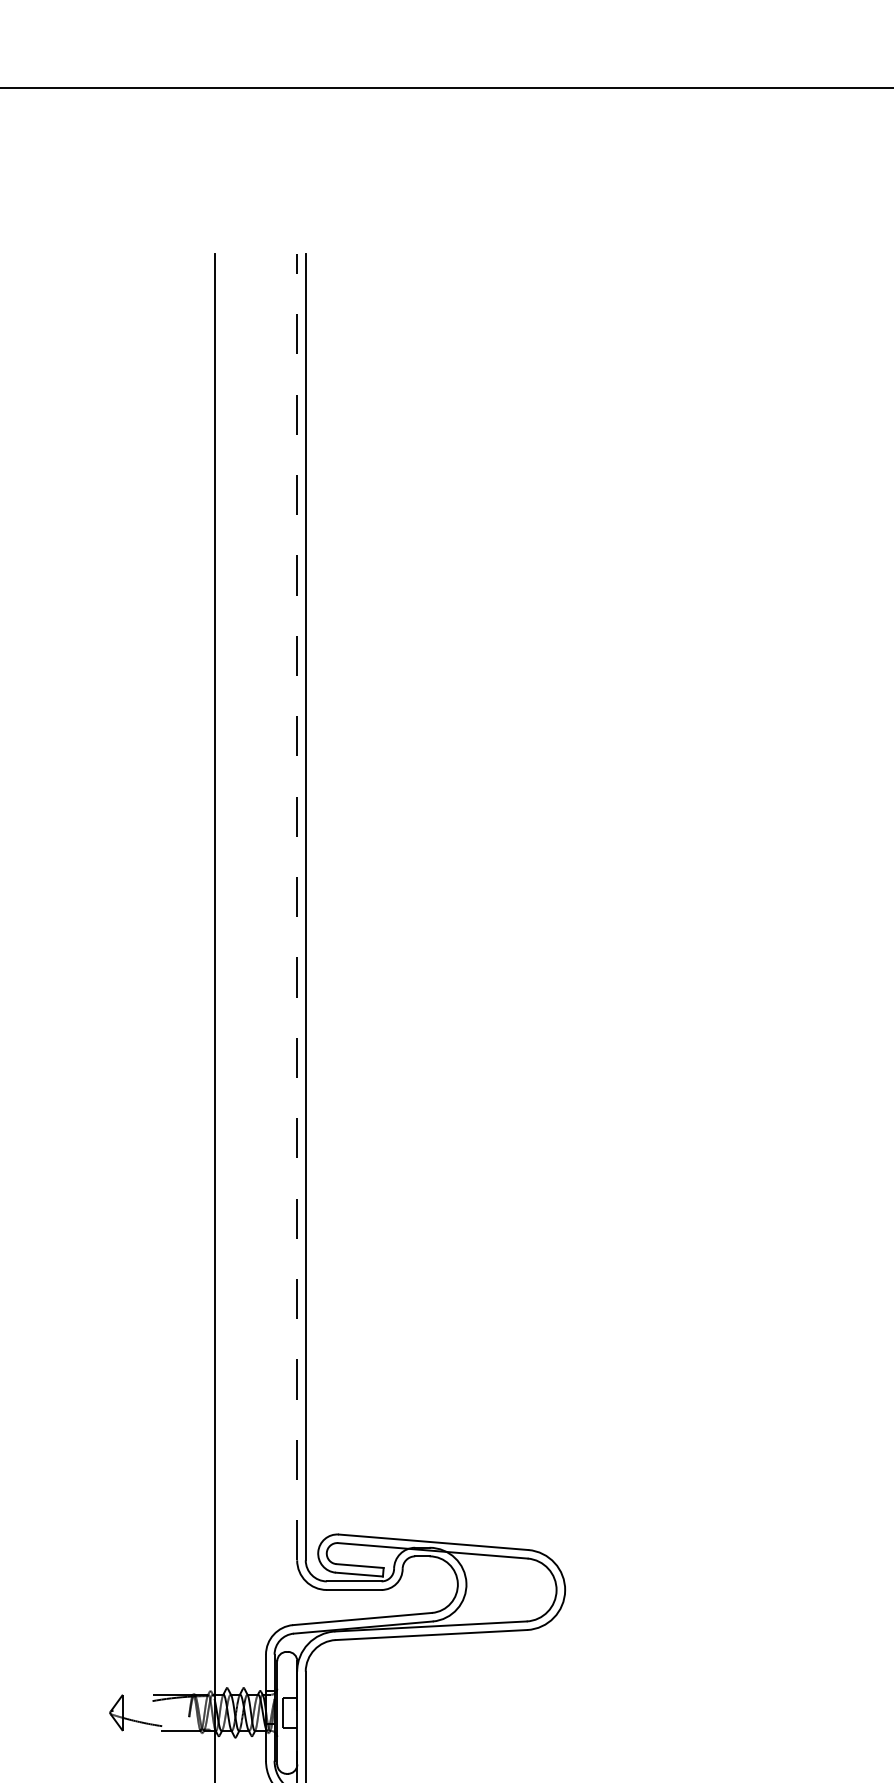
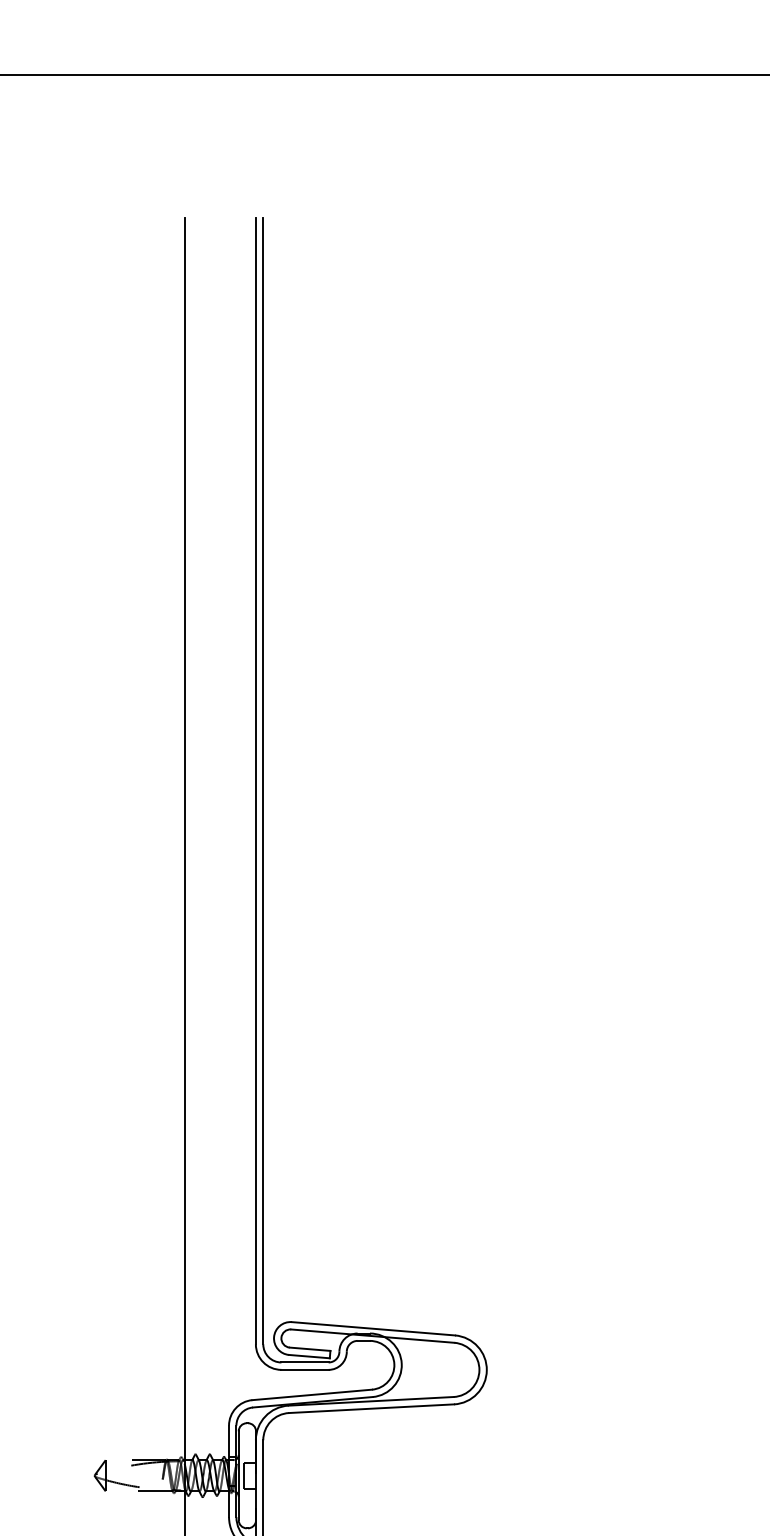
line: (297, 906) -> (256, 780), dashed -> solid

